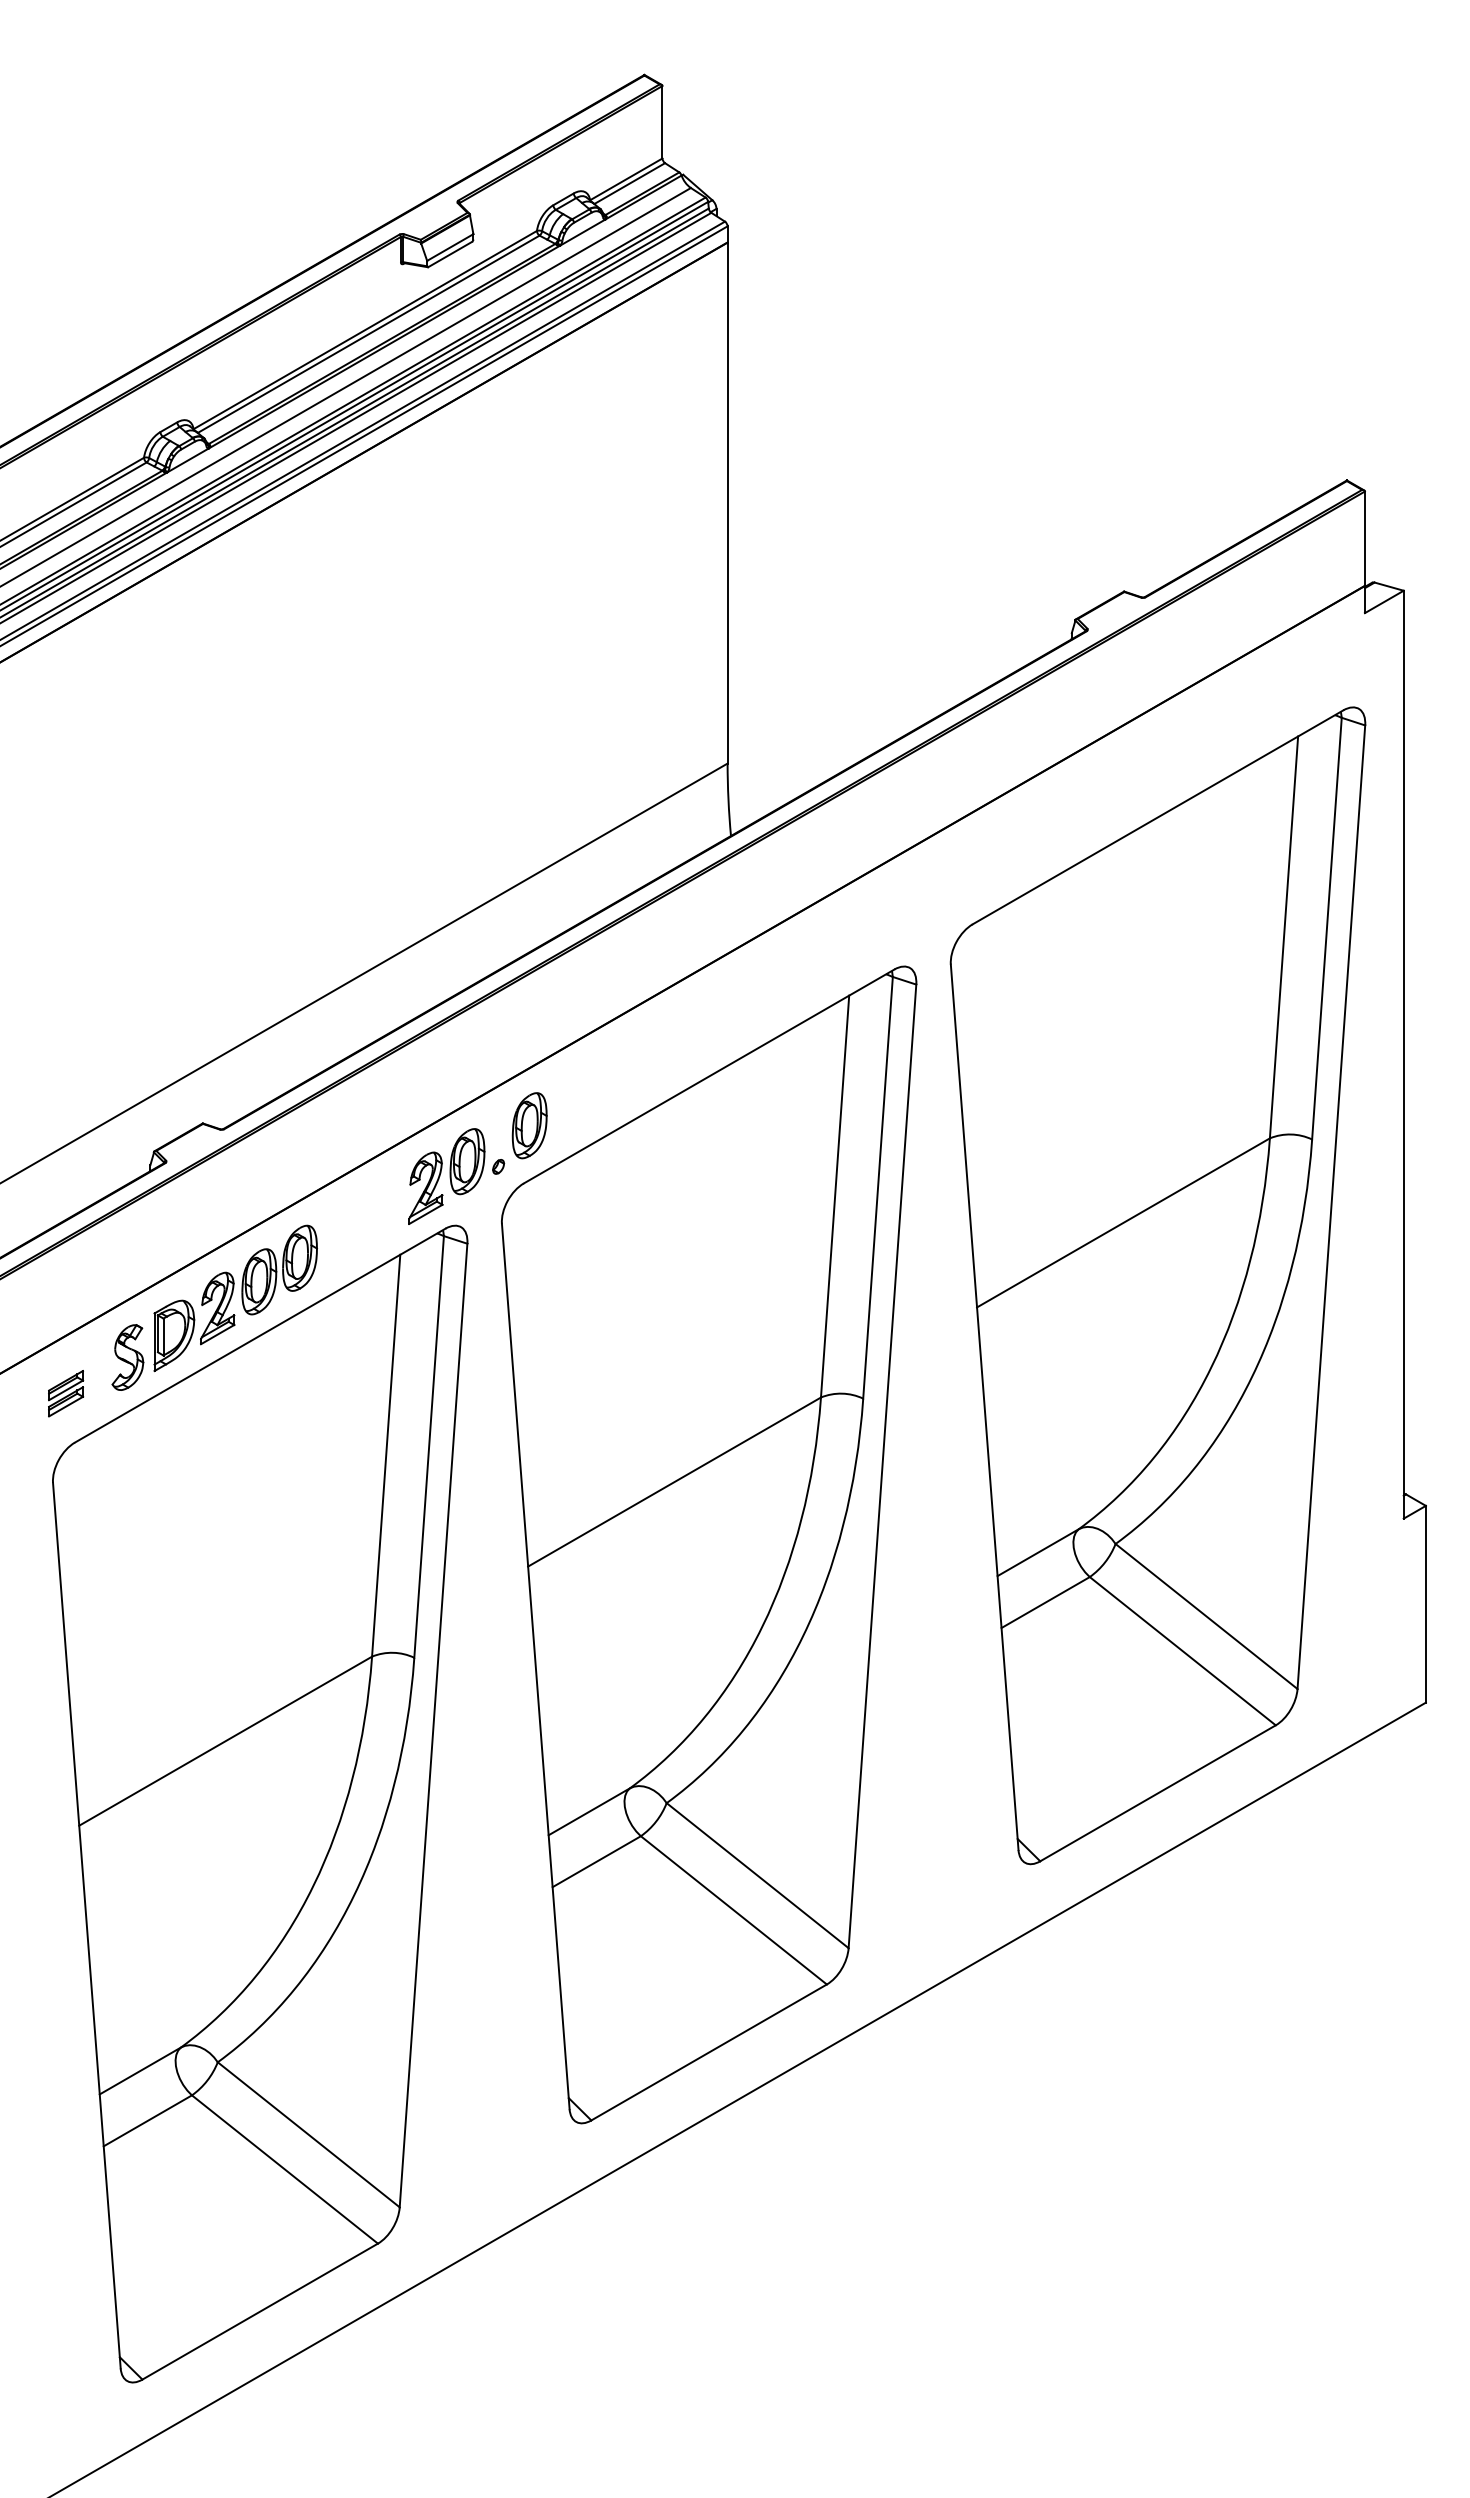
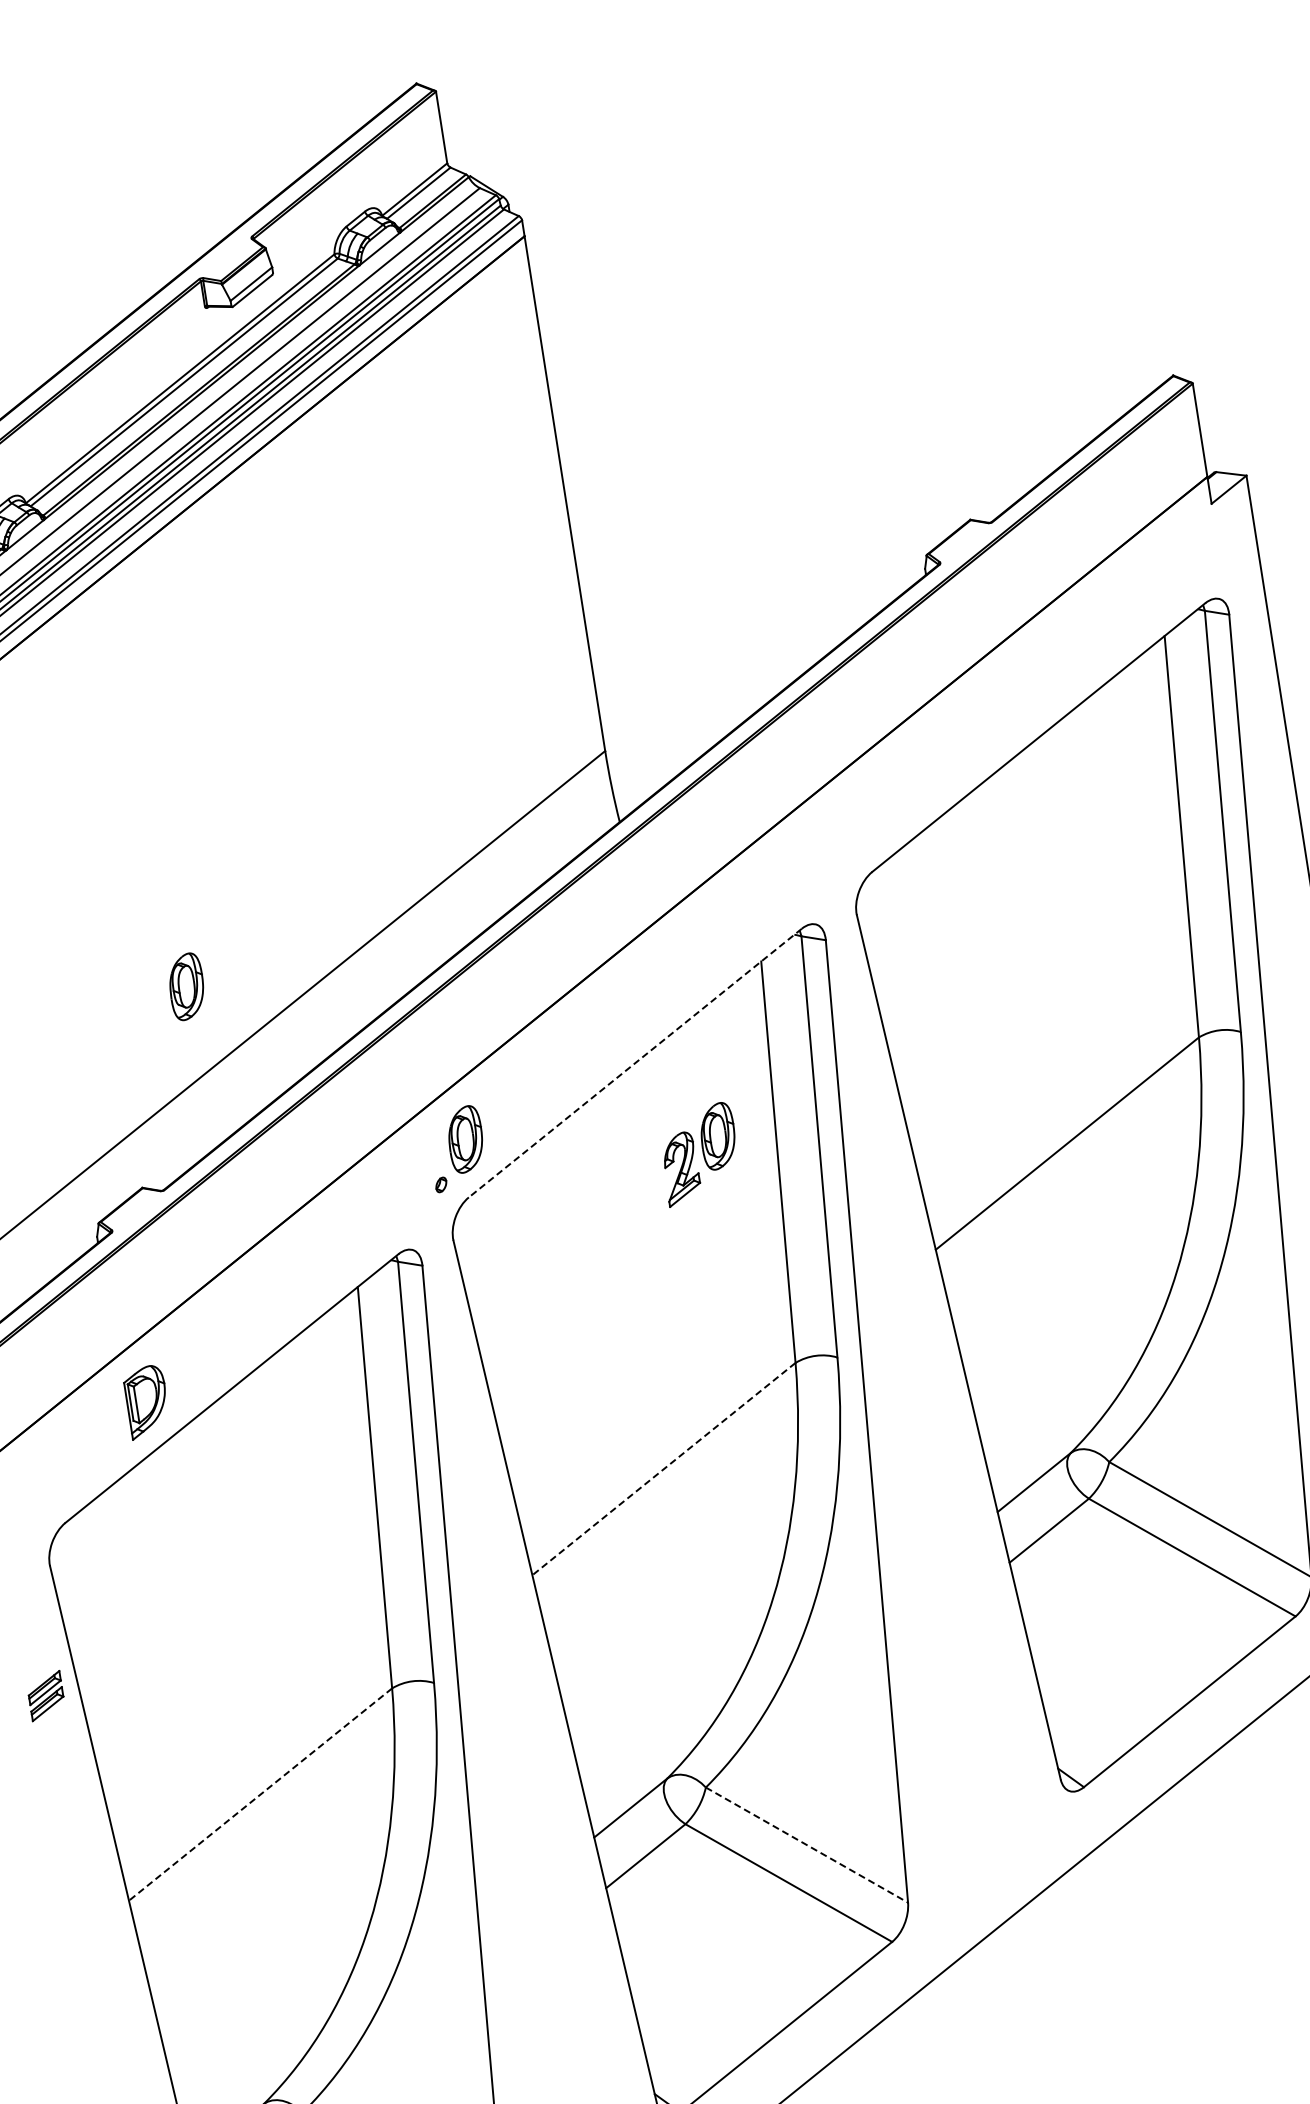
part: (277, 931) -> (186, 986), added
line: (709, 1076) -> (635, 1063), solid -> dashed
part: (446, 1176) -> (699, 1154), moved
part: (258, 1284) -> (222, 1338), removed
part: (127, 1357) -> (104, 1430), removed
part: (66, 1393) -> (46, 1695), moved
line: (674, 1482) -> (663, 1469), solid -> dashed
line: (225, 1741) -> (260, 1794), solid -> dashed
line: (758, 1875) -> (807, 1844), solid -> dashed

